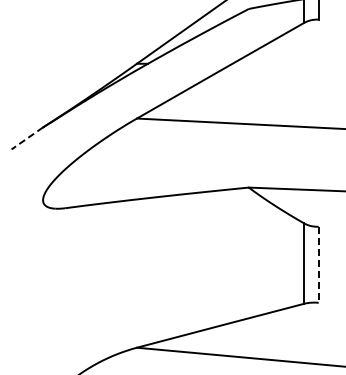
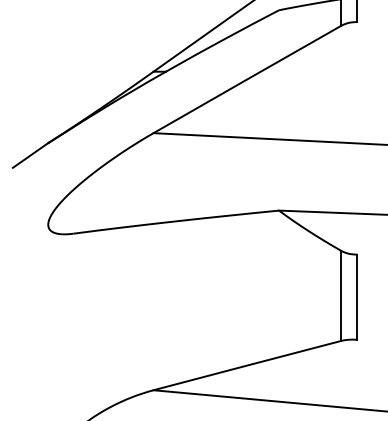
line: (26, 138) -> (29, 155), dashed -> solid
line: (318, 265) -> (357, 298), dashed -> solid

